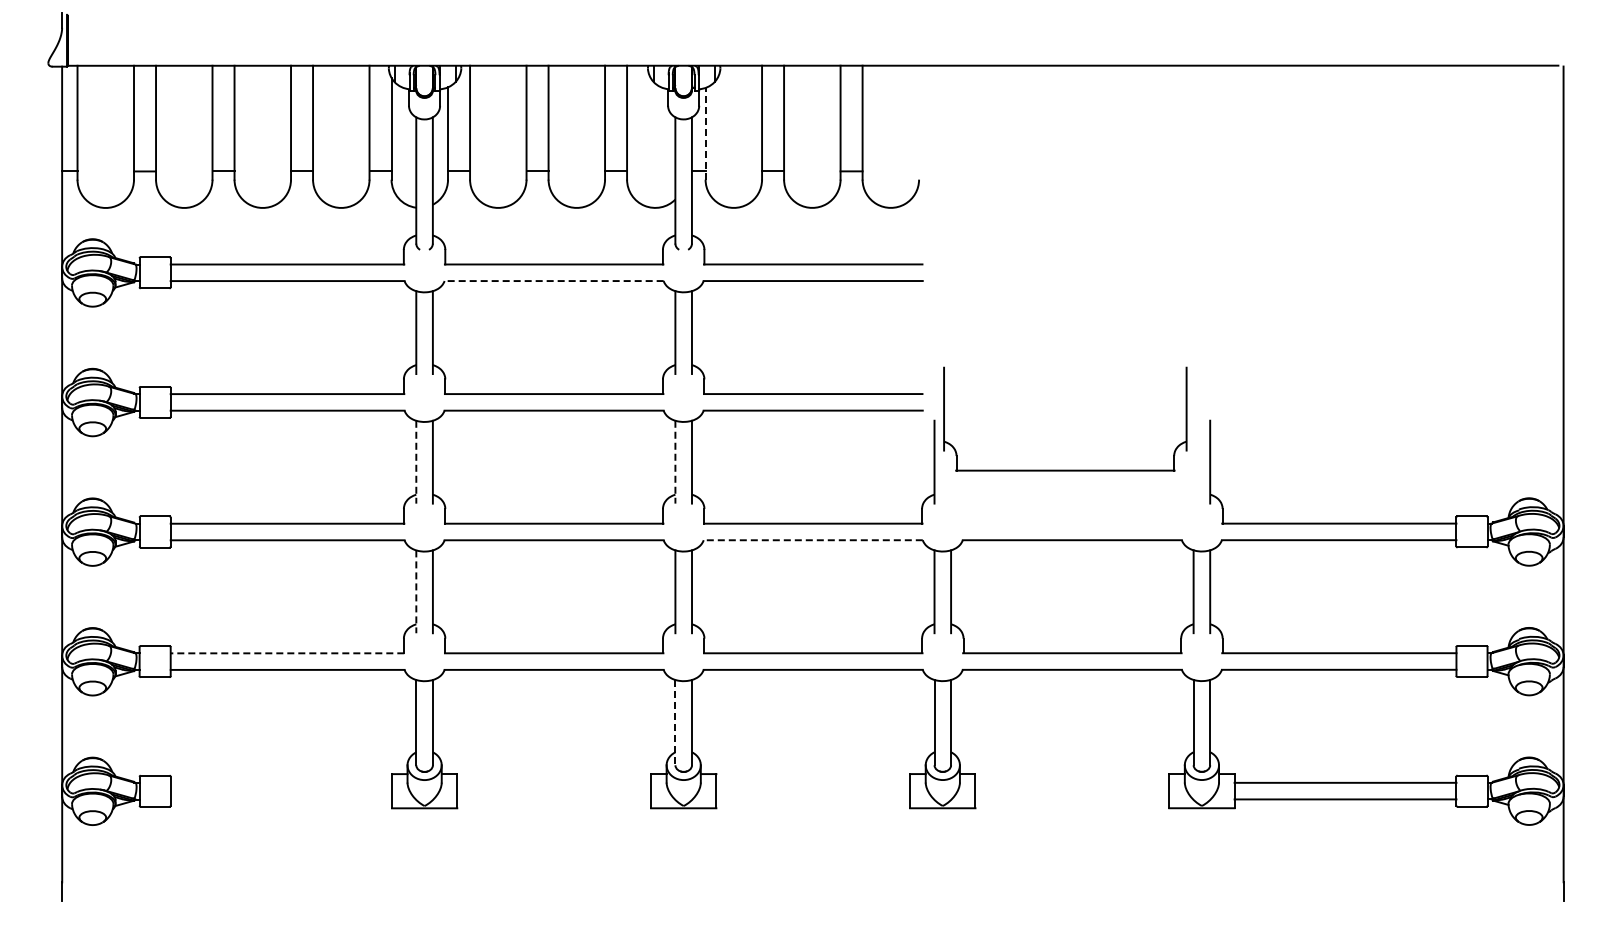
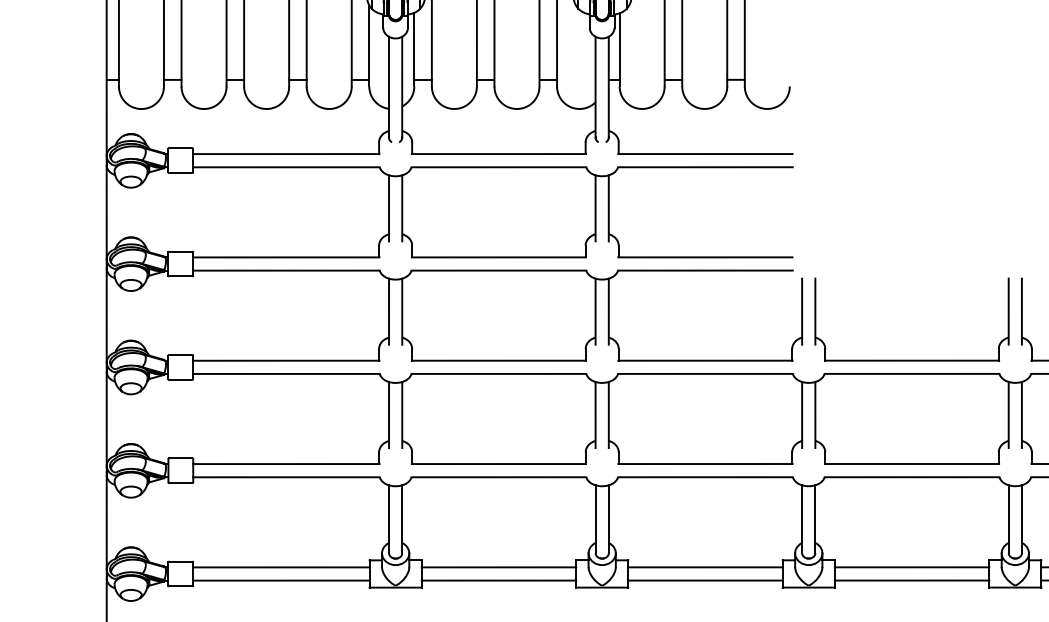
line: (705, 133) -> (619, 49), dashed -> solid
line: (554, 281) -> (499, 167), dashed -> solid
line: (416, 462) -> (389, 311), dashed -> solid
line: (675, 462) -> (595, 311), dashed -> solid
part: (1065, 469) -> (912, 359), moved
line: (813, 540) -> (705, 374), dashed -> solid
line: (416, 592) -> (389, 415), dashed -> solid
line: (287, 653) -> (286, 464), dashed -> solid
line: (675, 722) -> (595, 519), dashed -> solid
line: (280, 782) -> (280, 567), added
line: (554, 782) -> (499, 567), added
line: (813, 782) -> (705, 567), added
line: (1072, 782) -> (912, 567), added
line: (280, 799) -> (280, 580), added
line: (554, 799) -> (499, 580), added
line: (813, 799) -> (705, 580), added
line: (1072, 799) -> (912, 580), added

